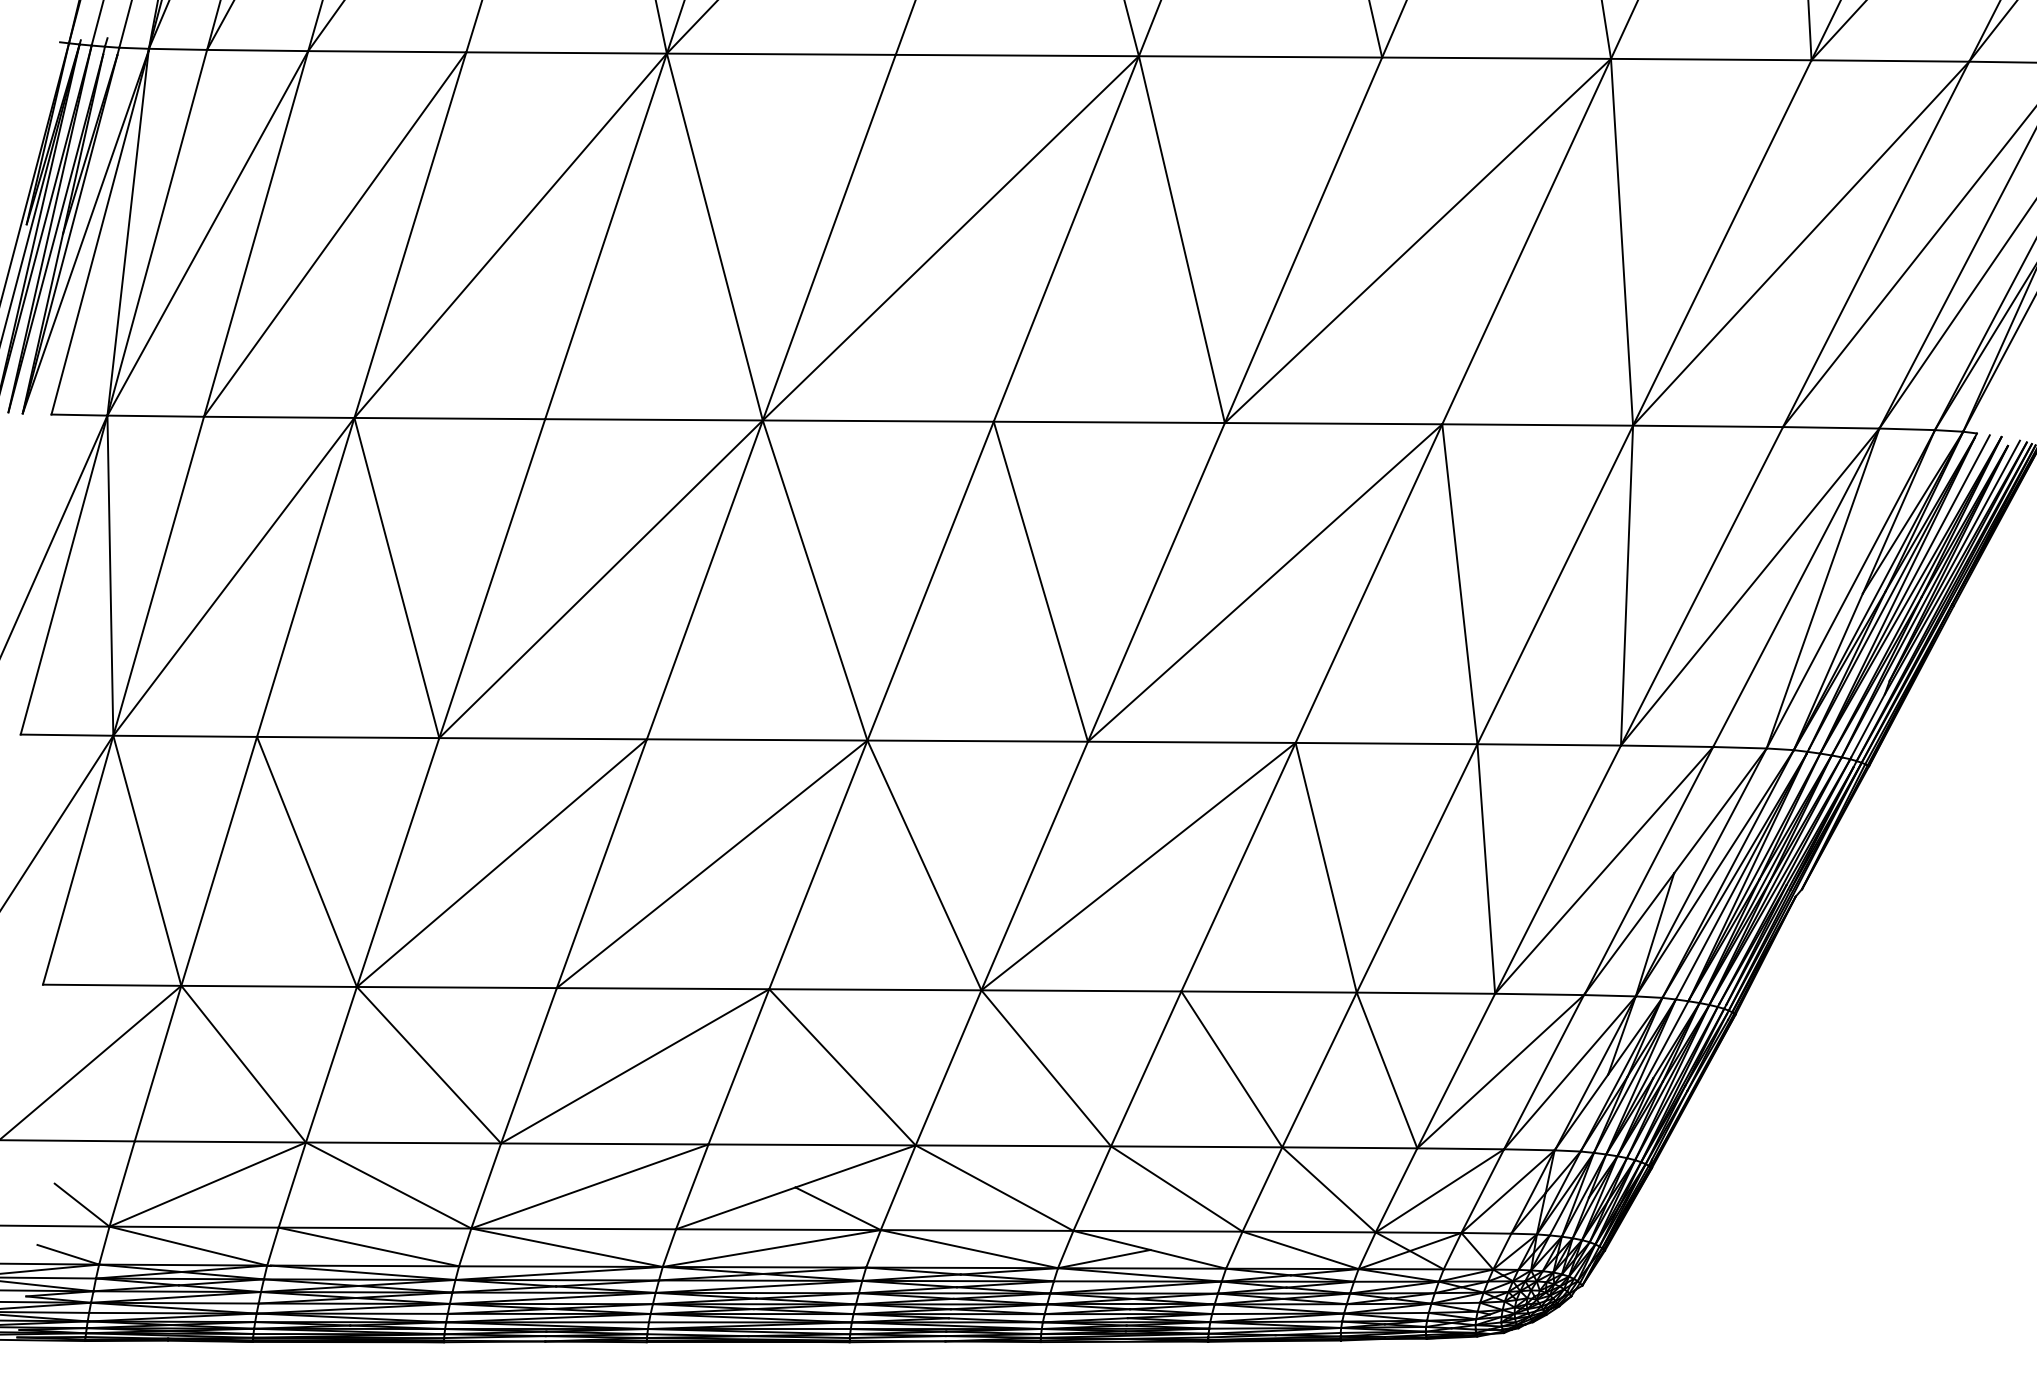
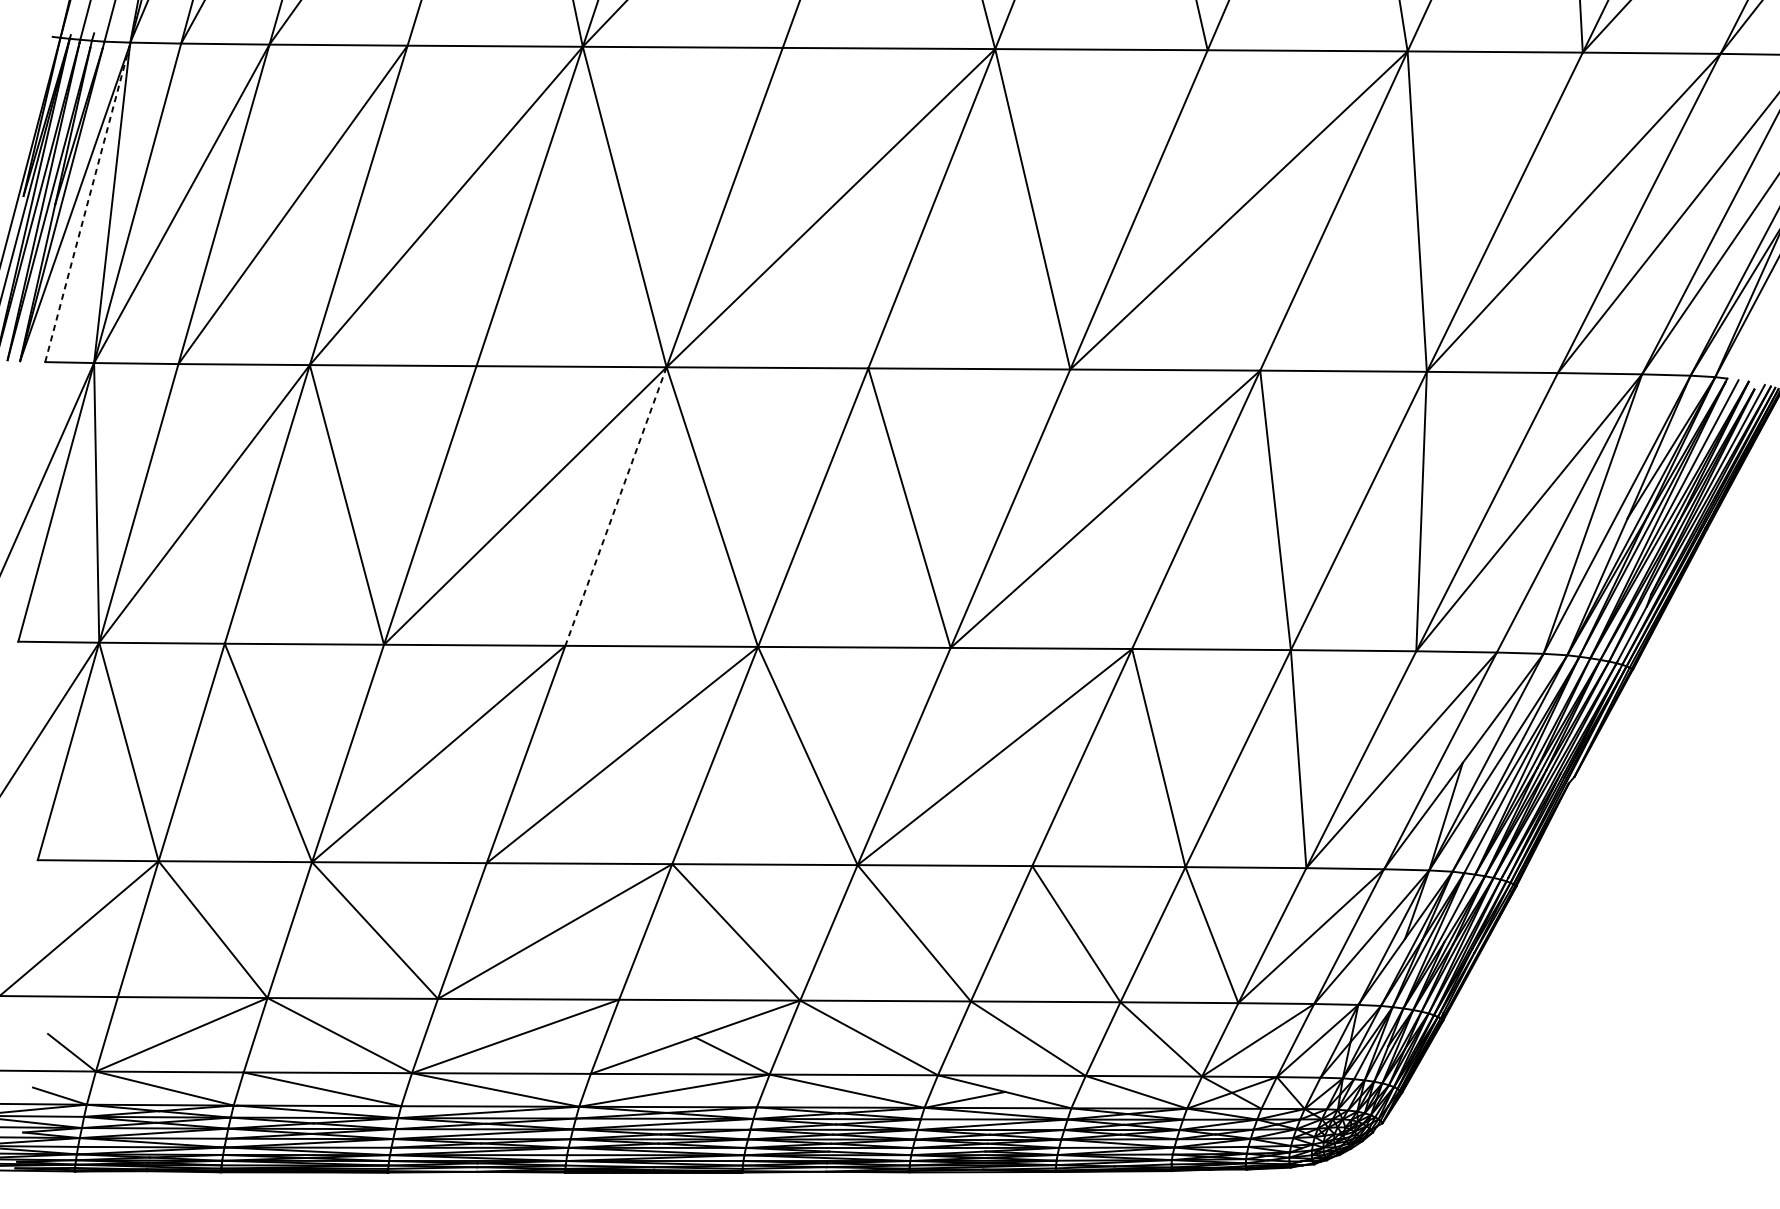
line: (100, 232) -> (88, 203), solid -> dashed
line: (704, 579) -> (615, 506), solid -> dashed

